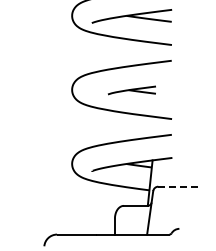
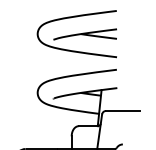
part: (131, 90) -> (84, 34), size x1.67
line: (179, 186) -> (122, 110), dashed -> solid

